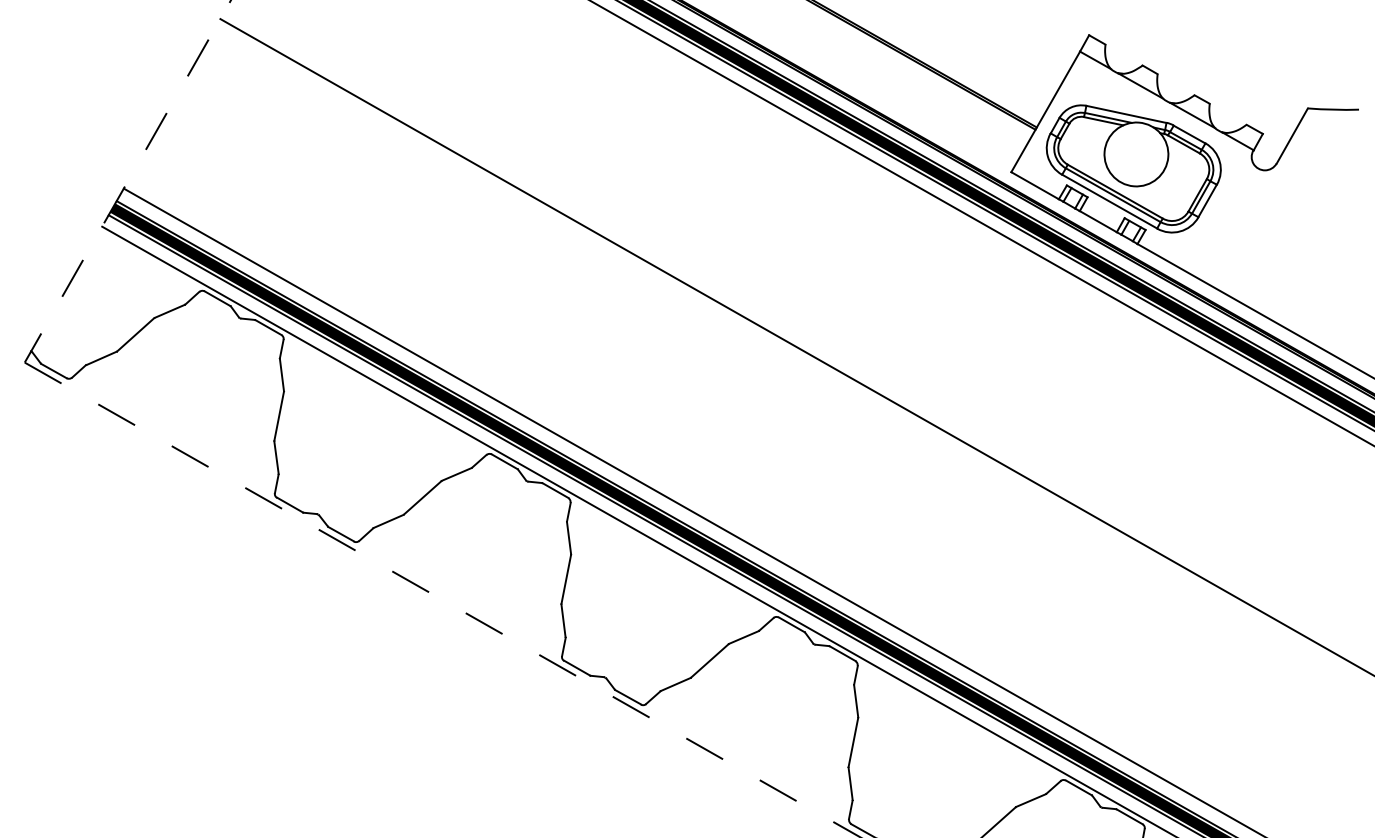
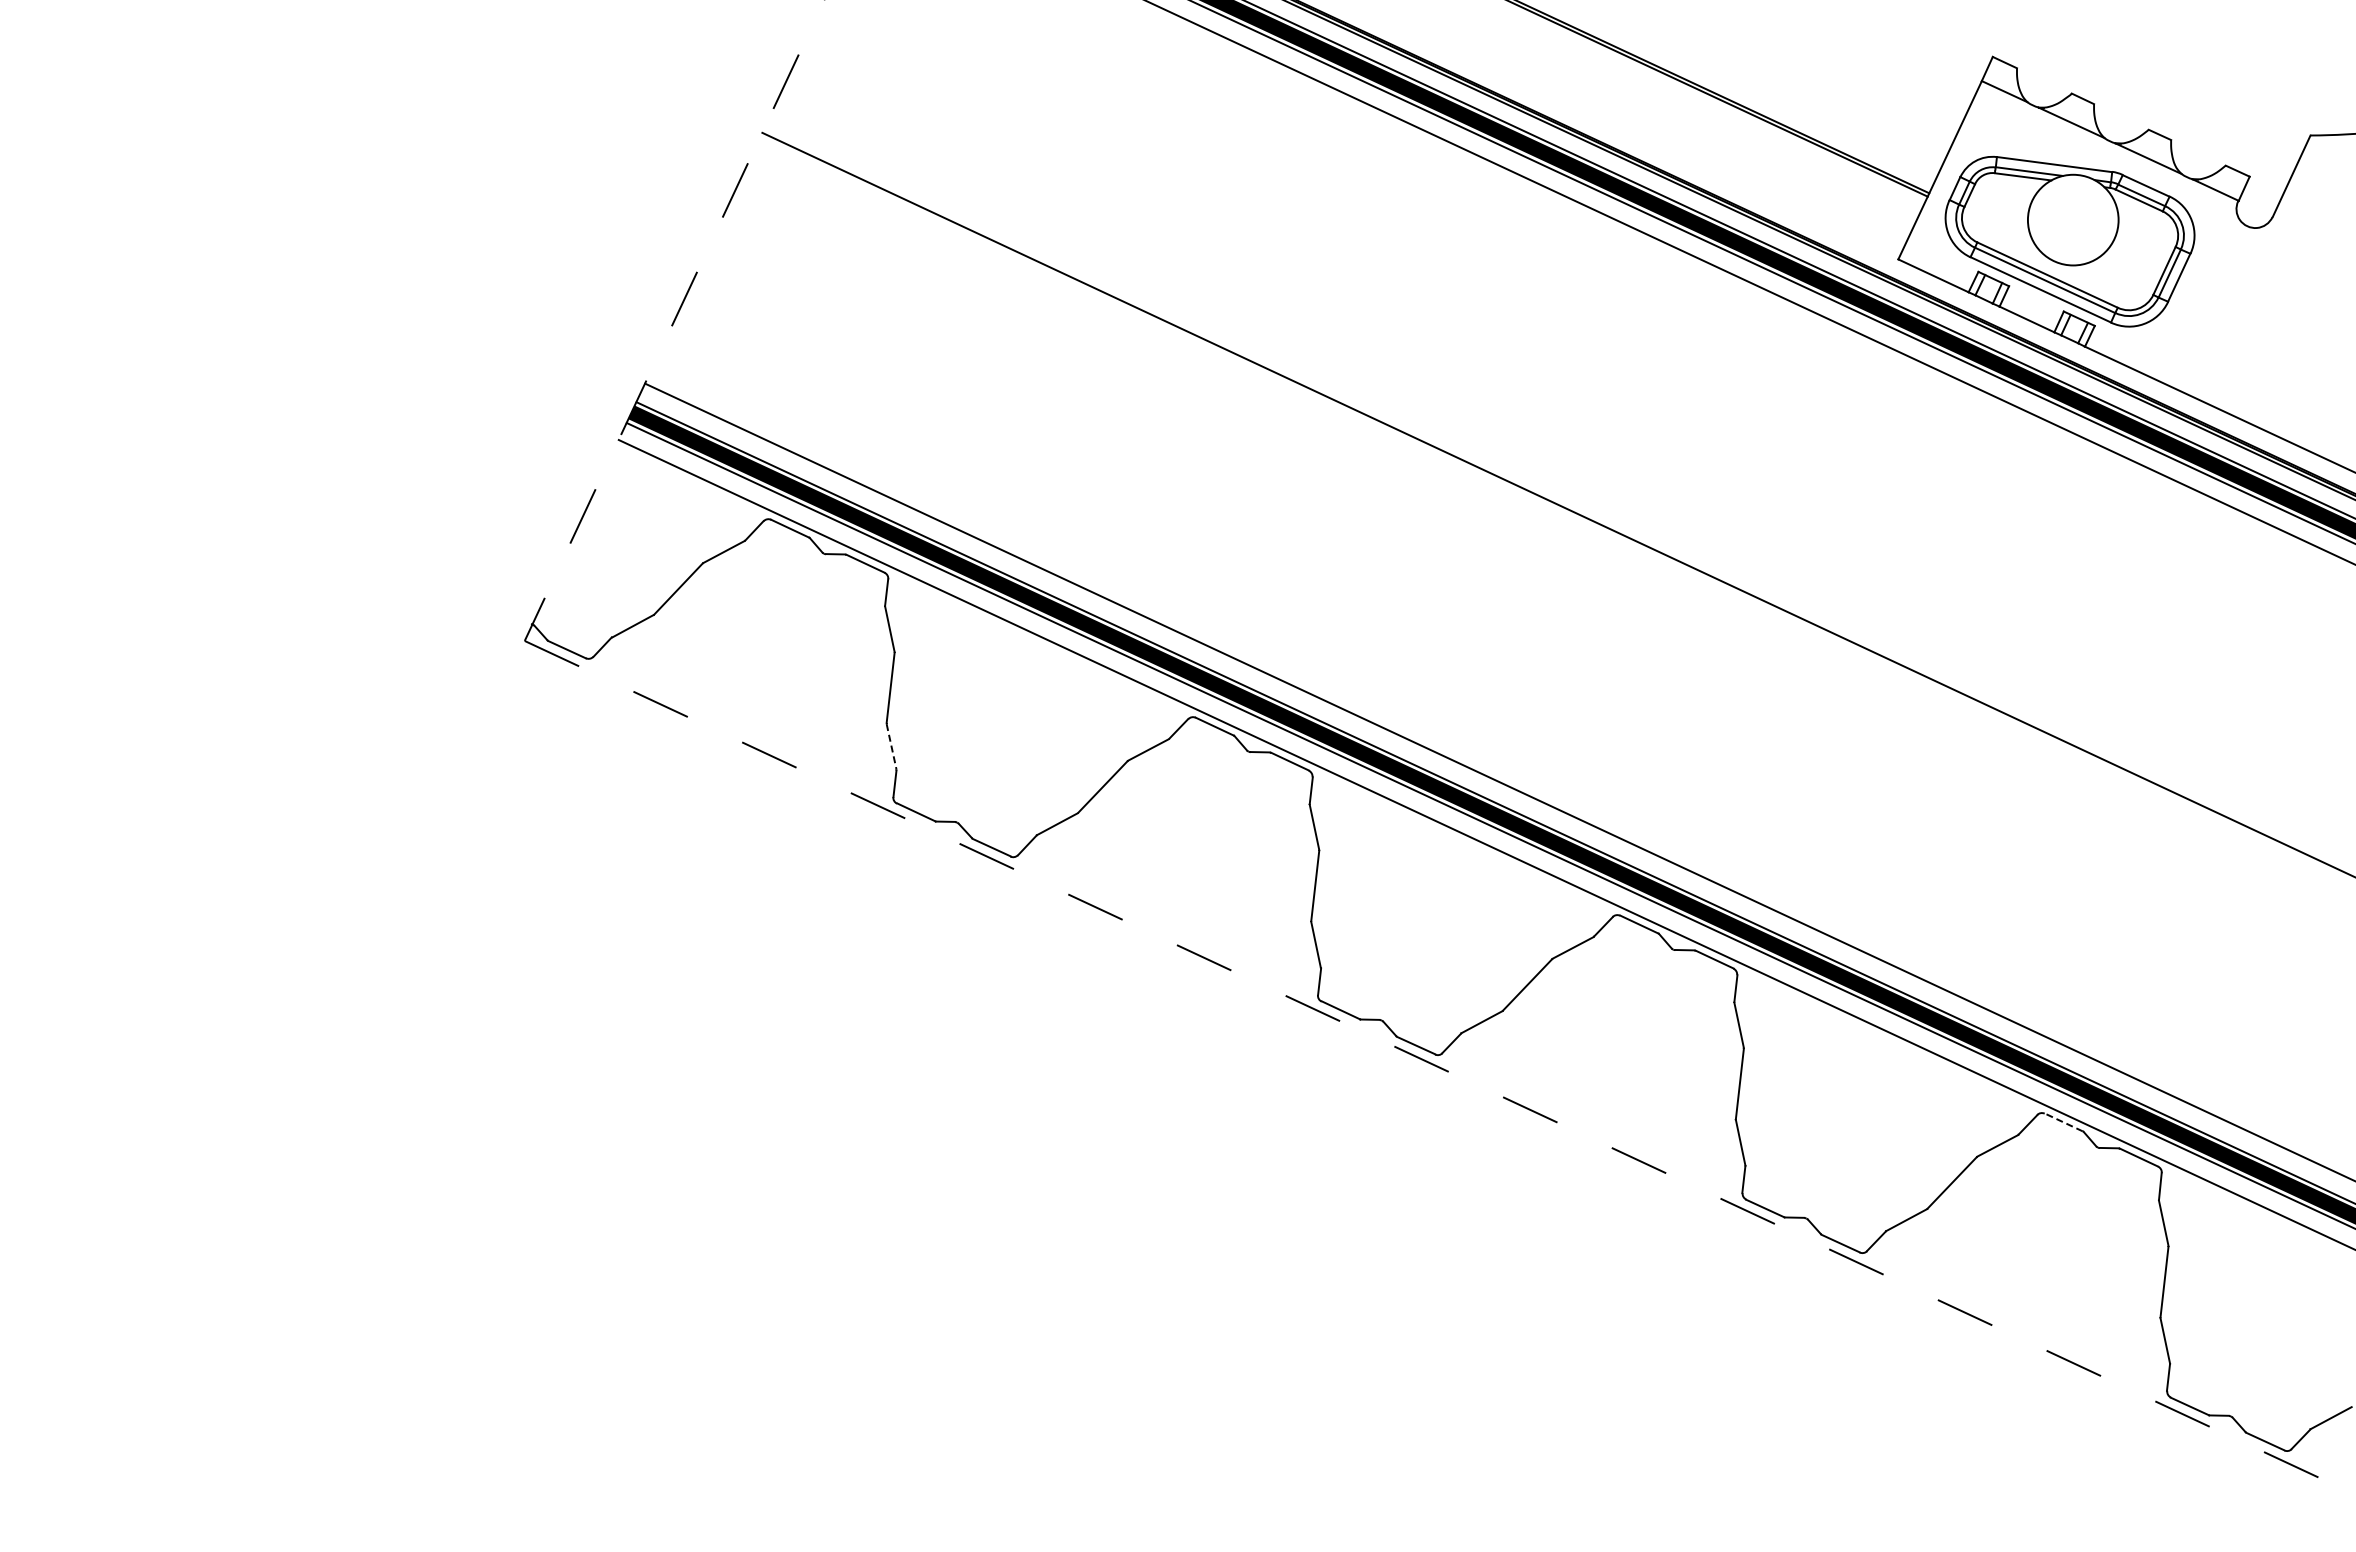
line: (276, 458) -> (891, 747), solid -> dashed
line: (1078, 787) -> (2063, 1122), solid -> dashed

